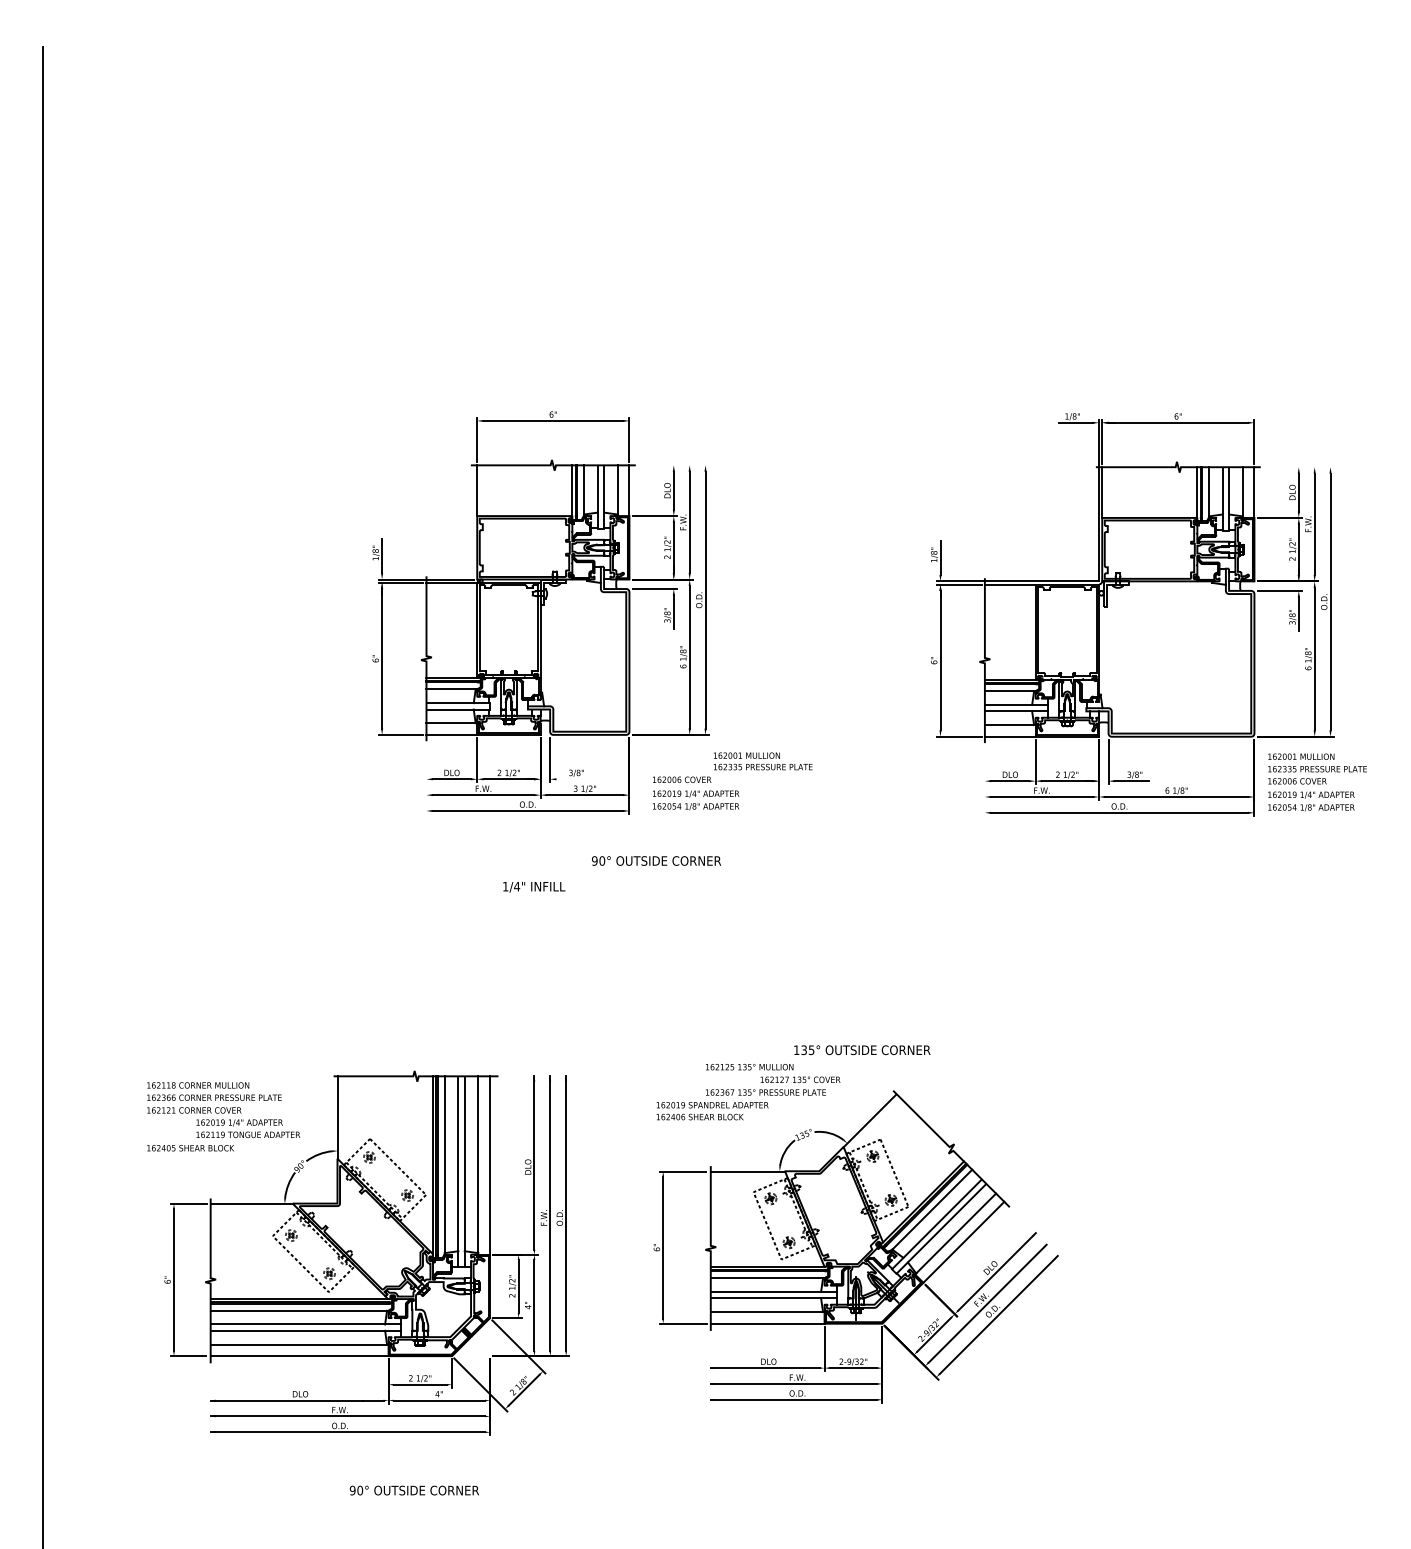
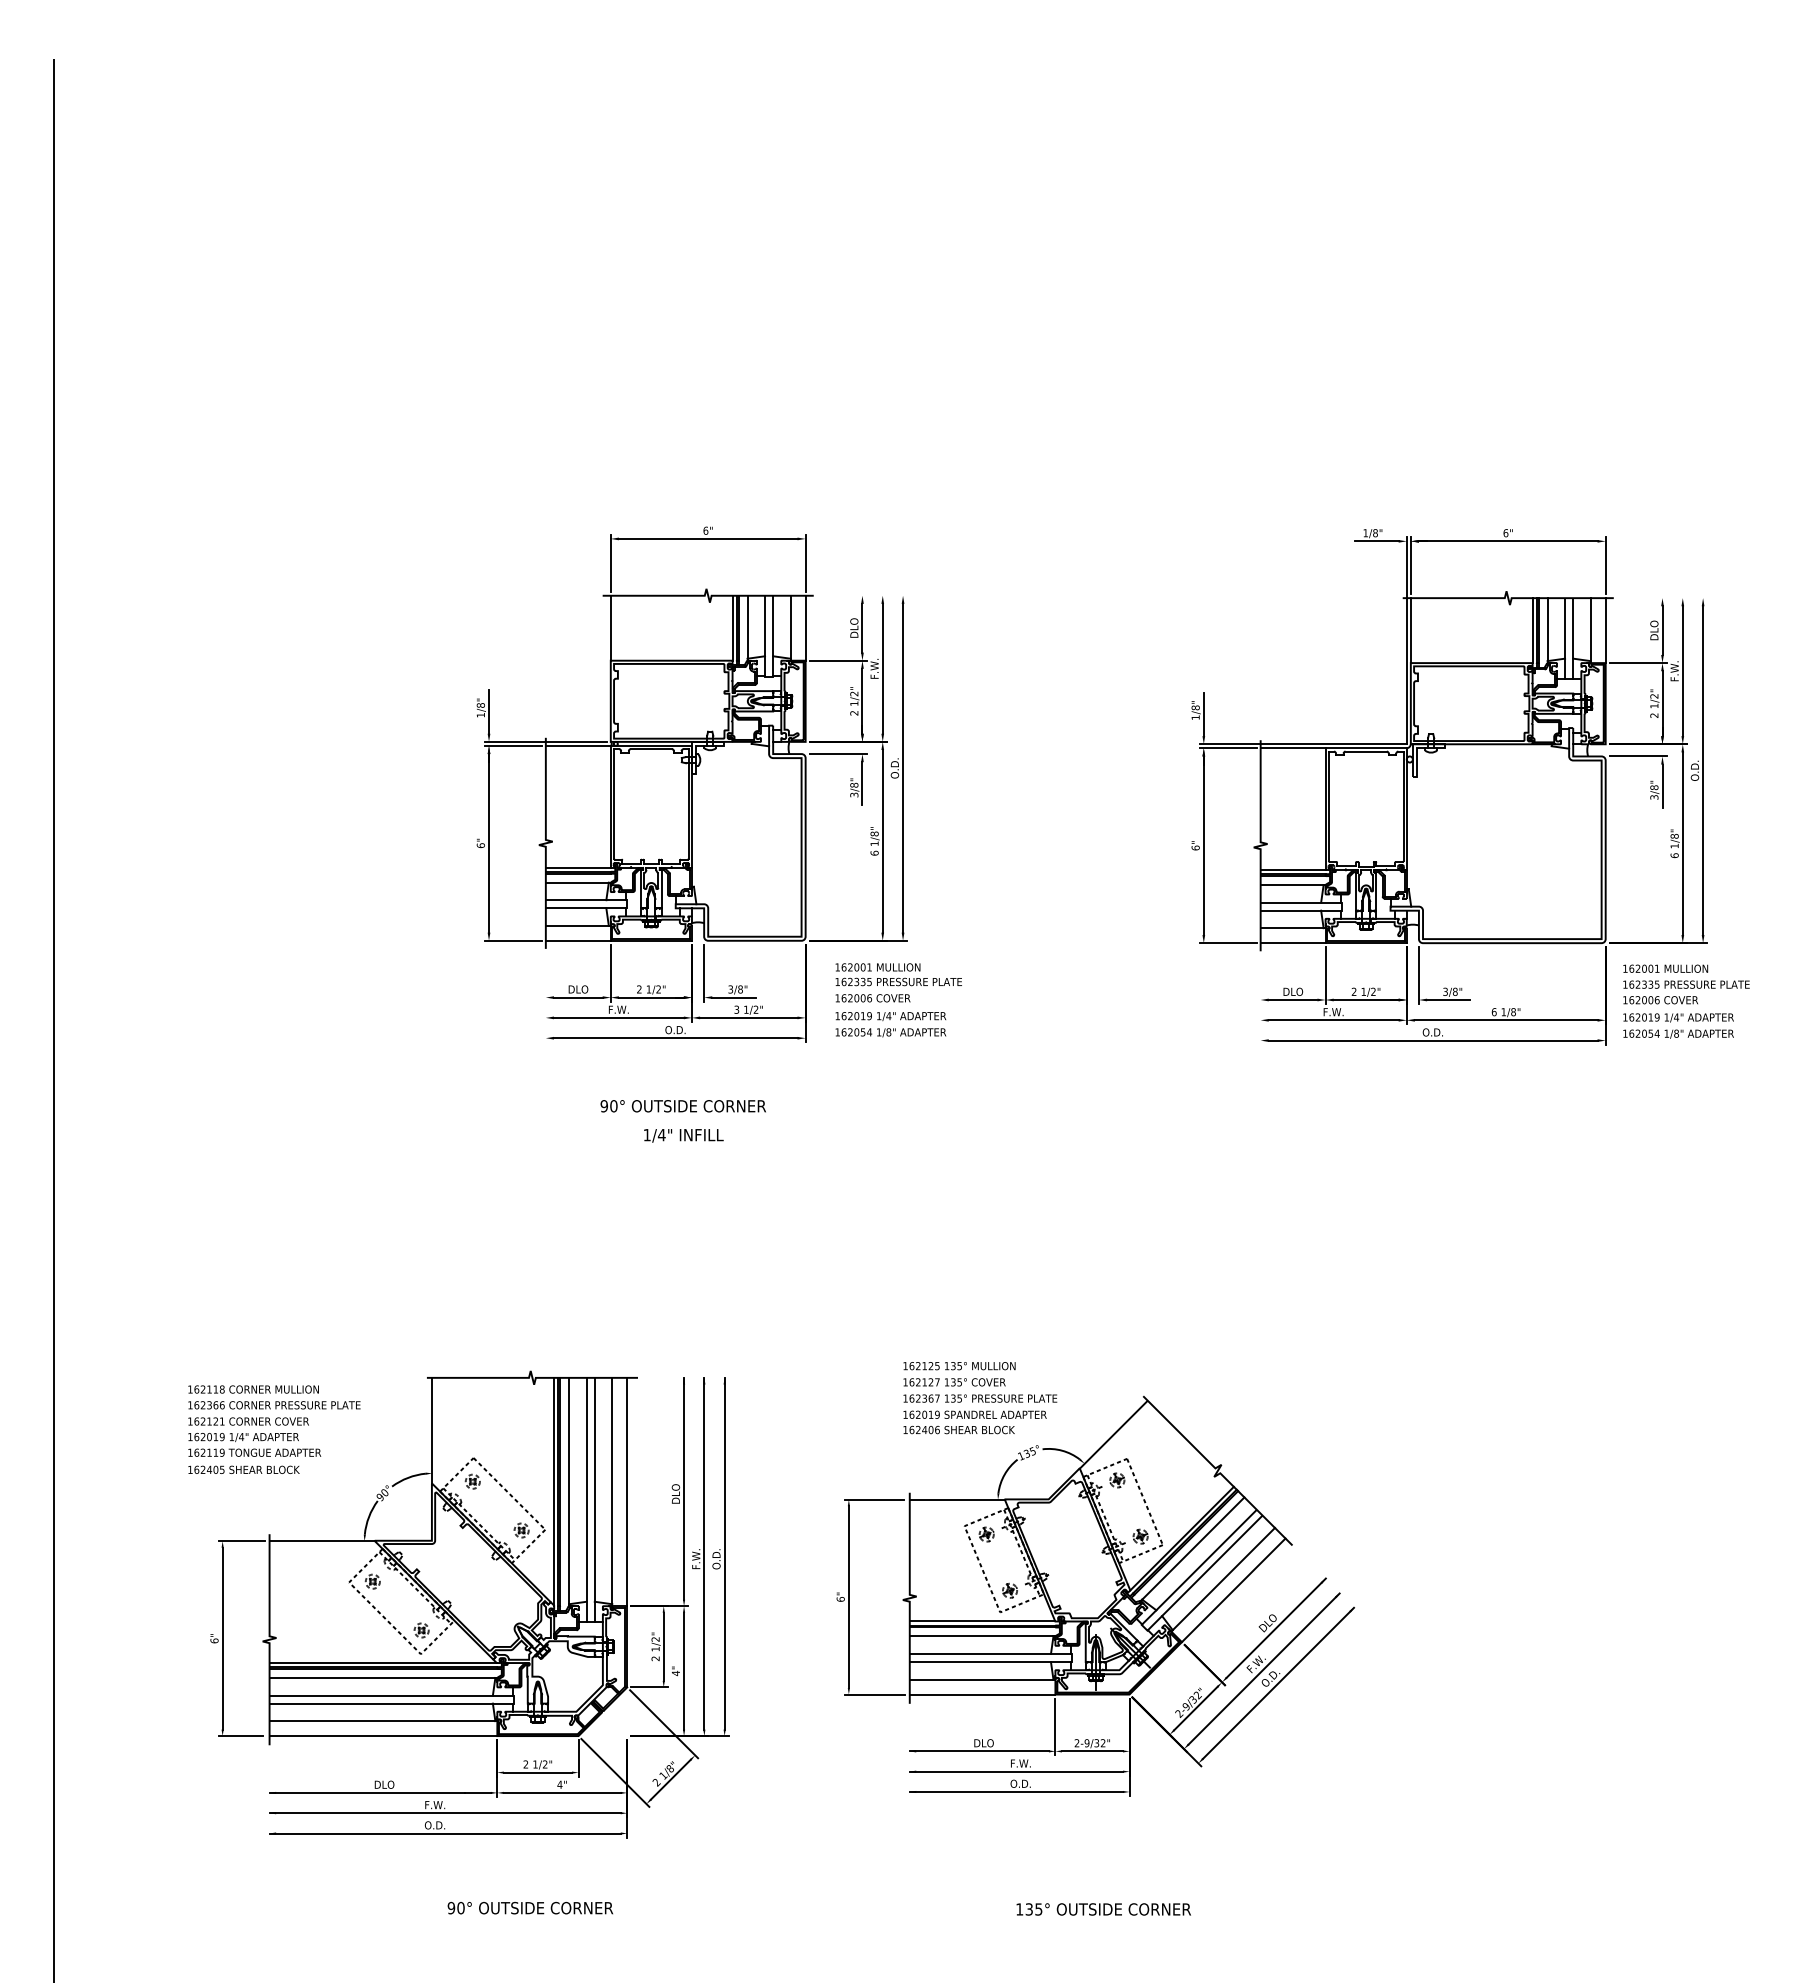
text: (762, 761) -> (898, 974), moved
line: (573, 779) -> (733, 997), added
text: (655, 861) -> (682, 1106), moved
text: (862, 1050) -> (1103, 1909), moved
text: (800, 1079) -> (954, 1382), moved
text: (712, 1111) -> (974, 1422), moved
text: (248, 1128) -> (254, 1444), moved

